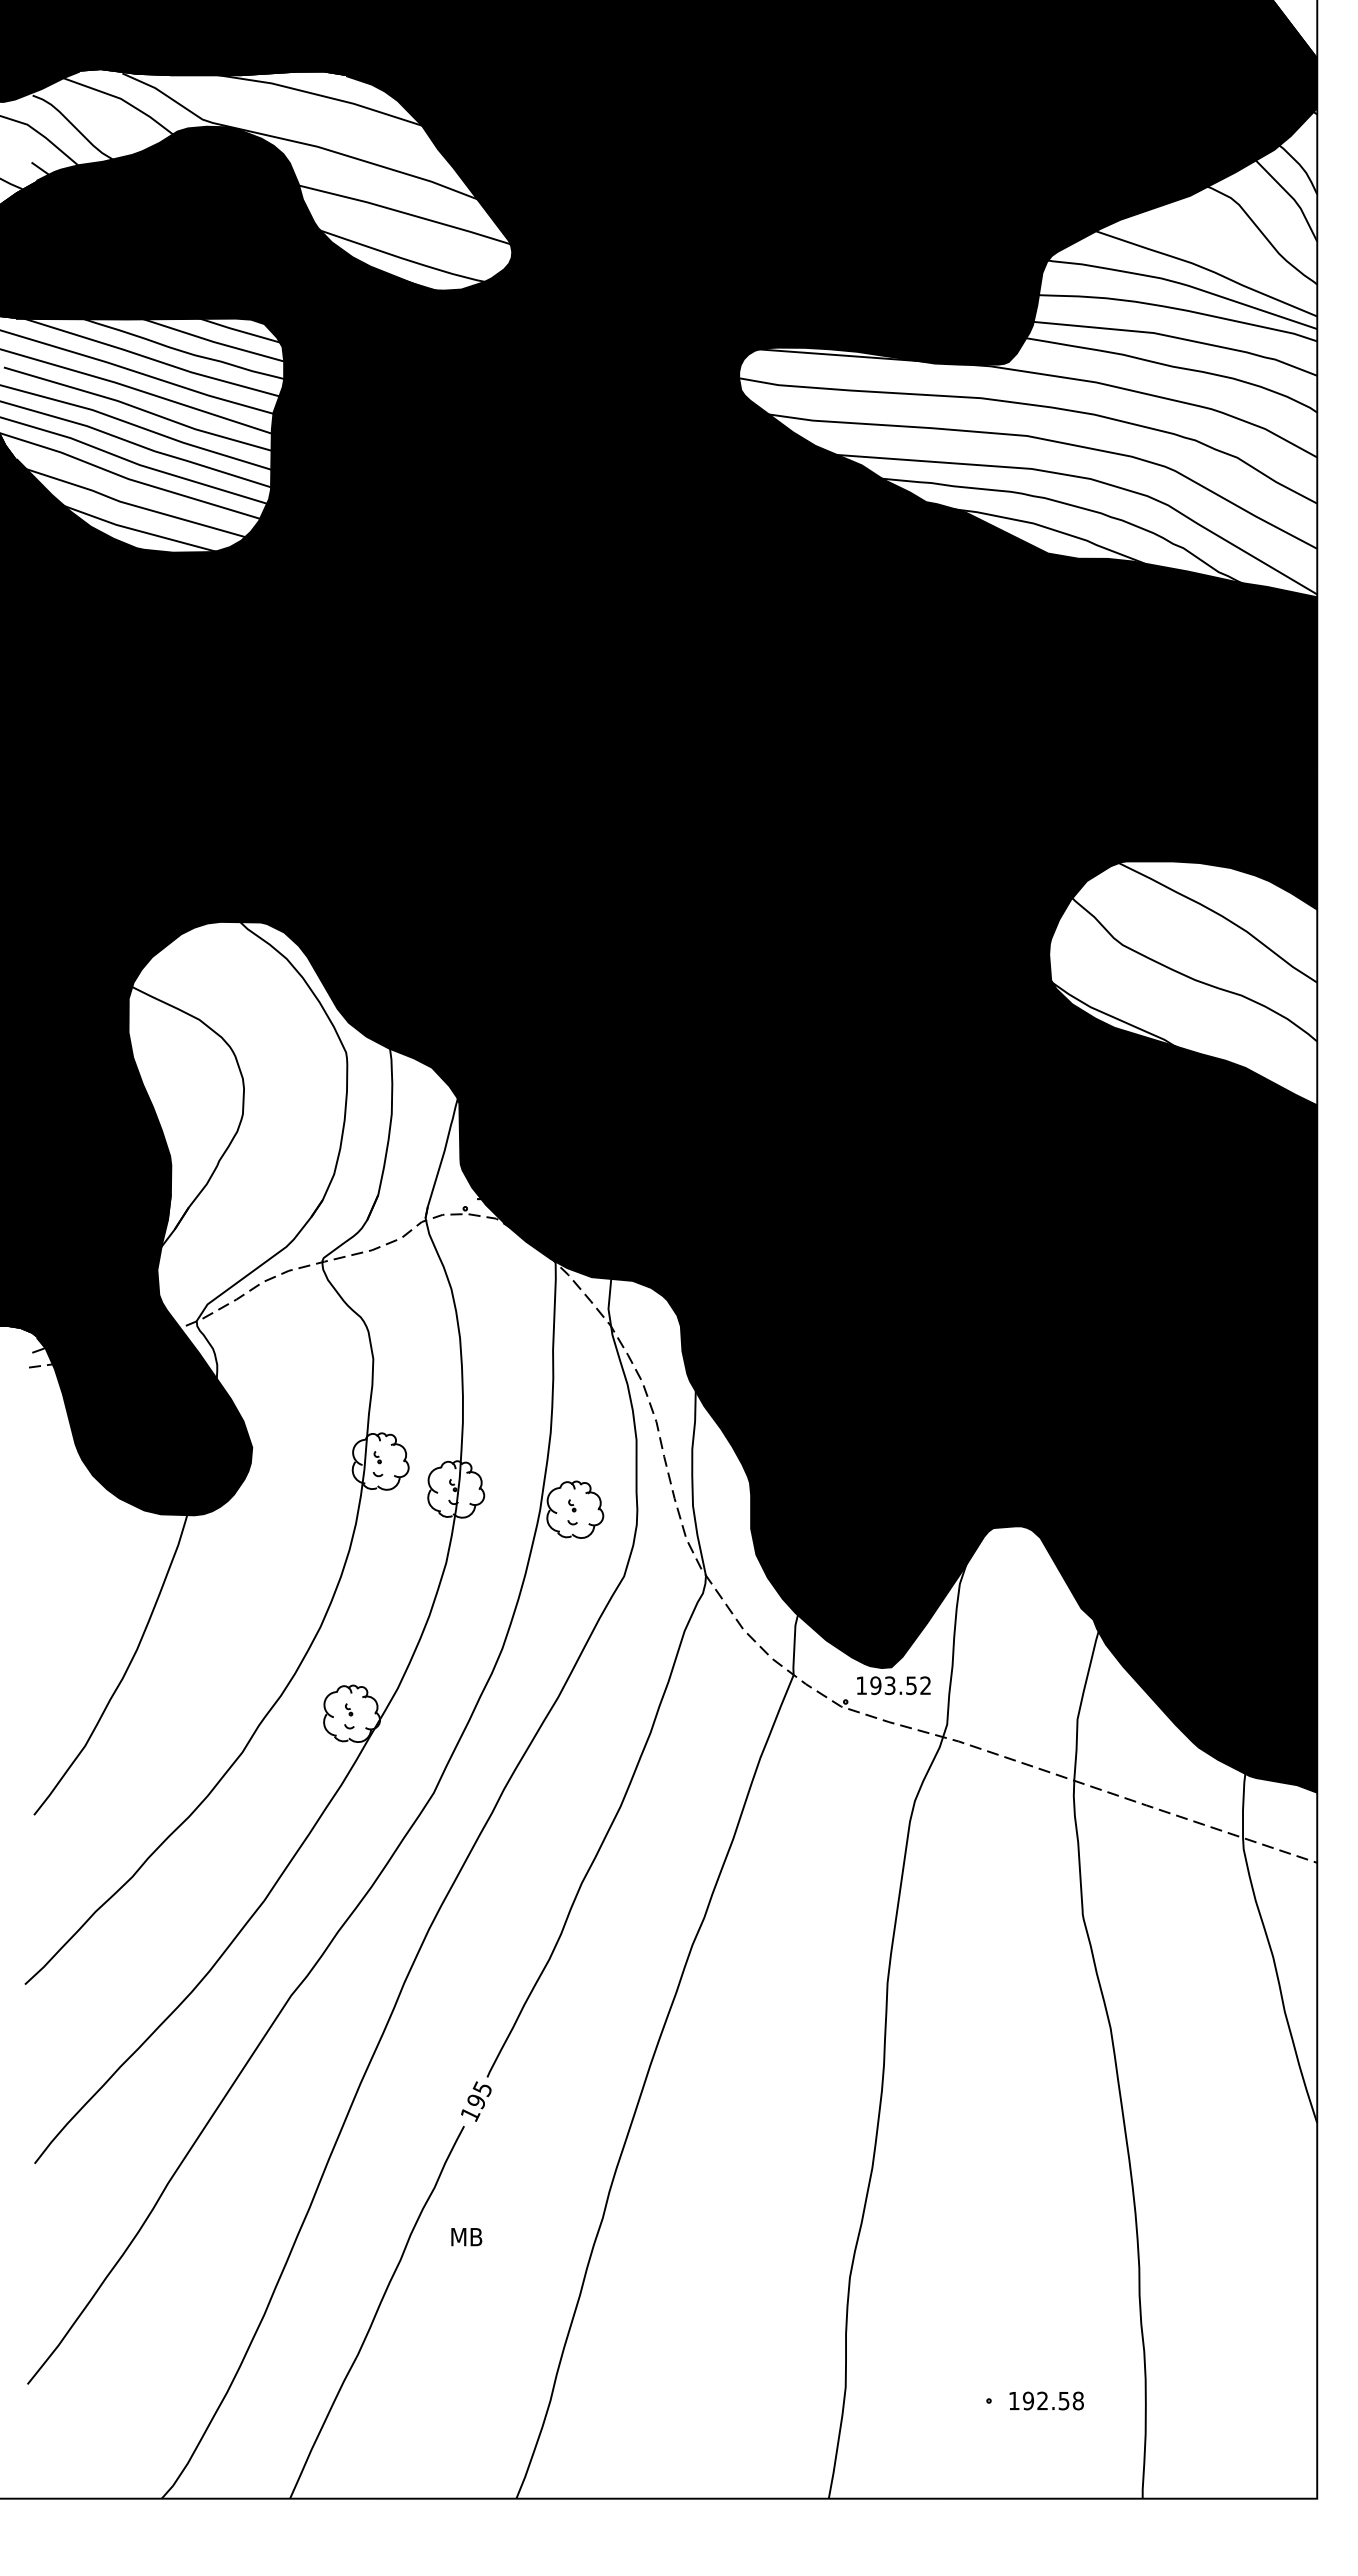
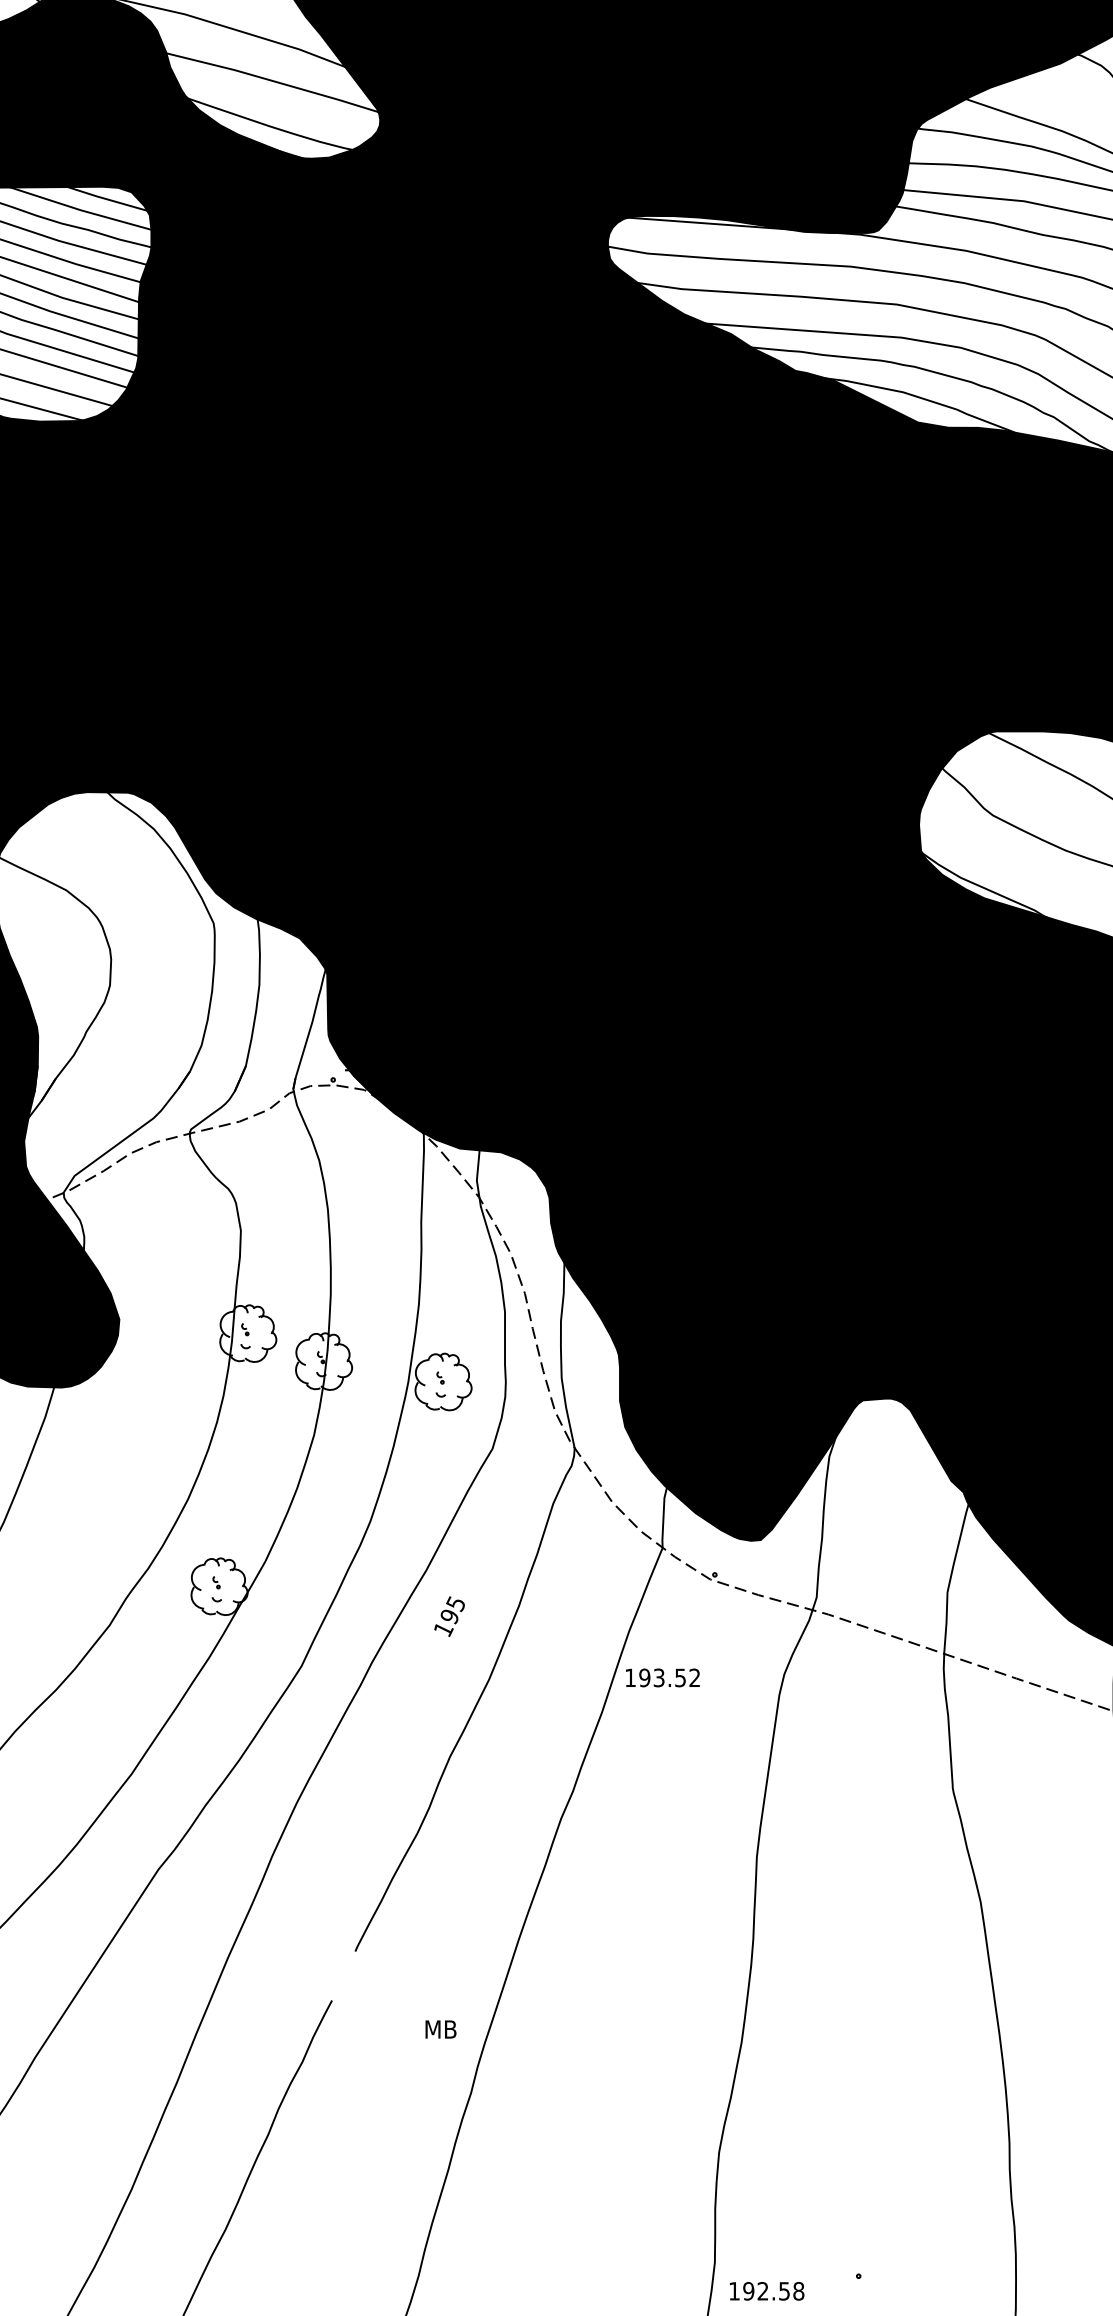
text: (893, 1685) -> (662, 1677), moved
text: (476, 2101) -> (449, 1616), moved
text: (466, 2237) -> (440, 2029), moved
text: (1046, 2400) -> (766, 2290), moved

